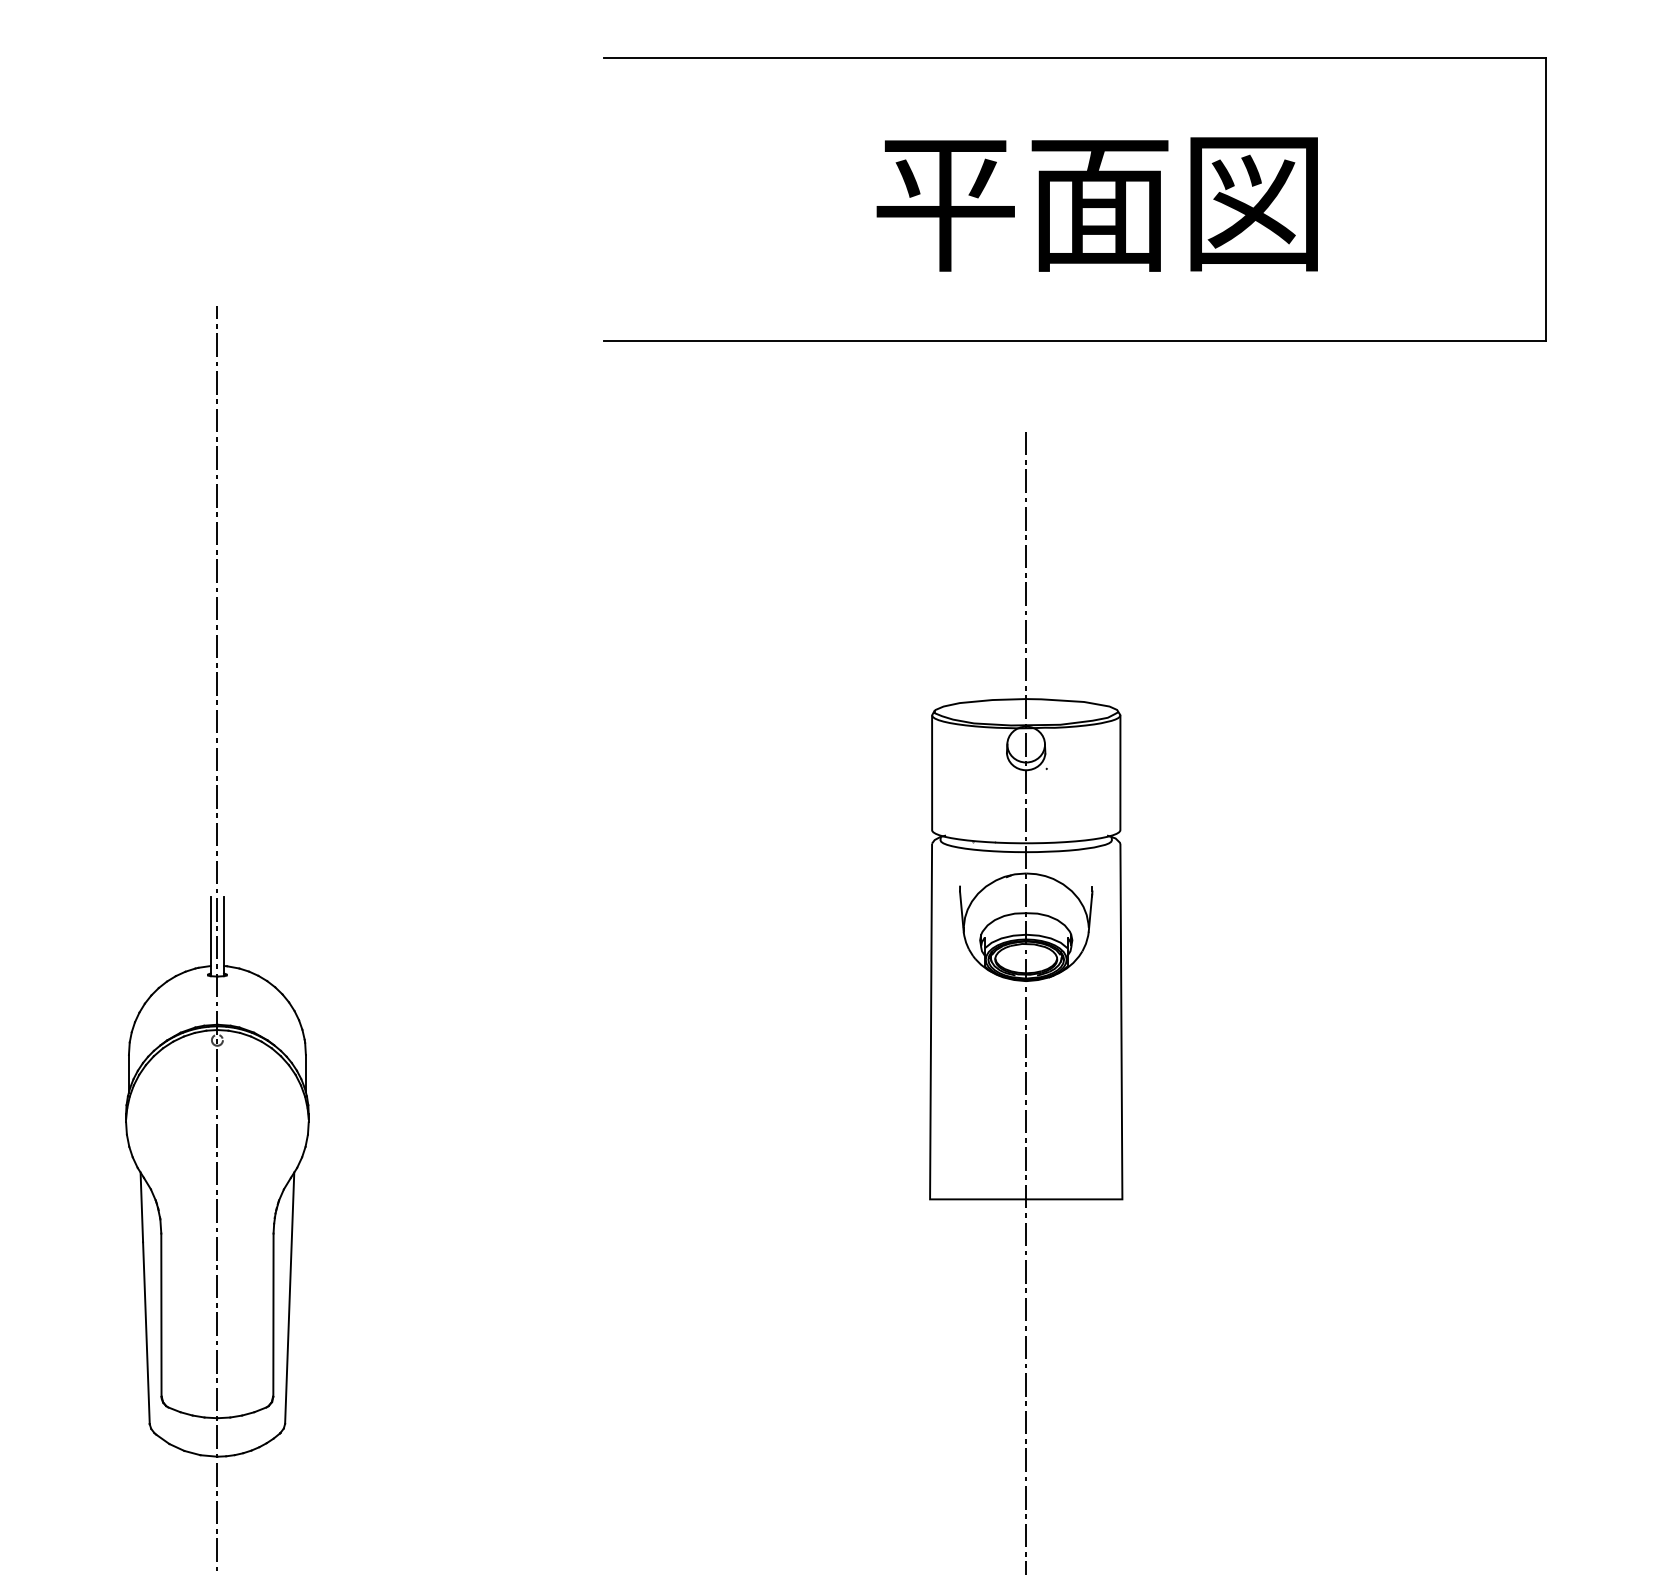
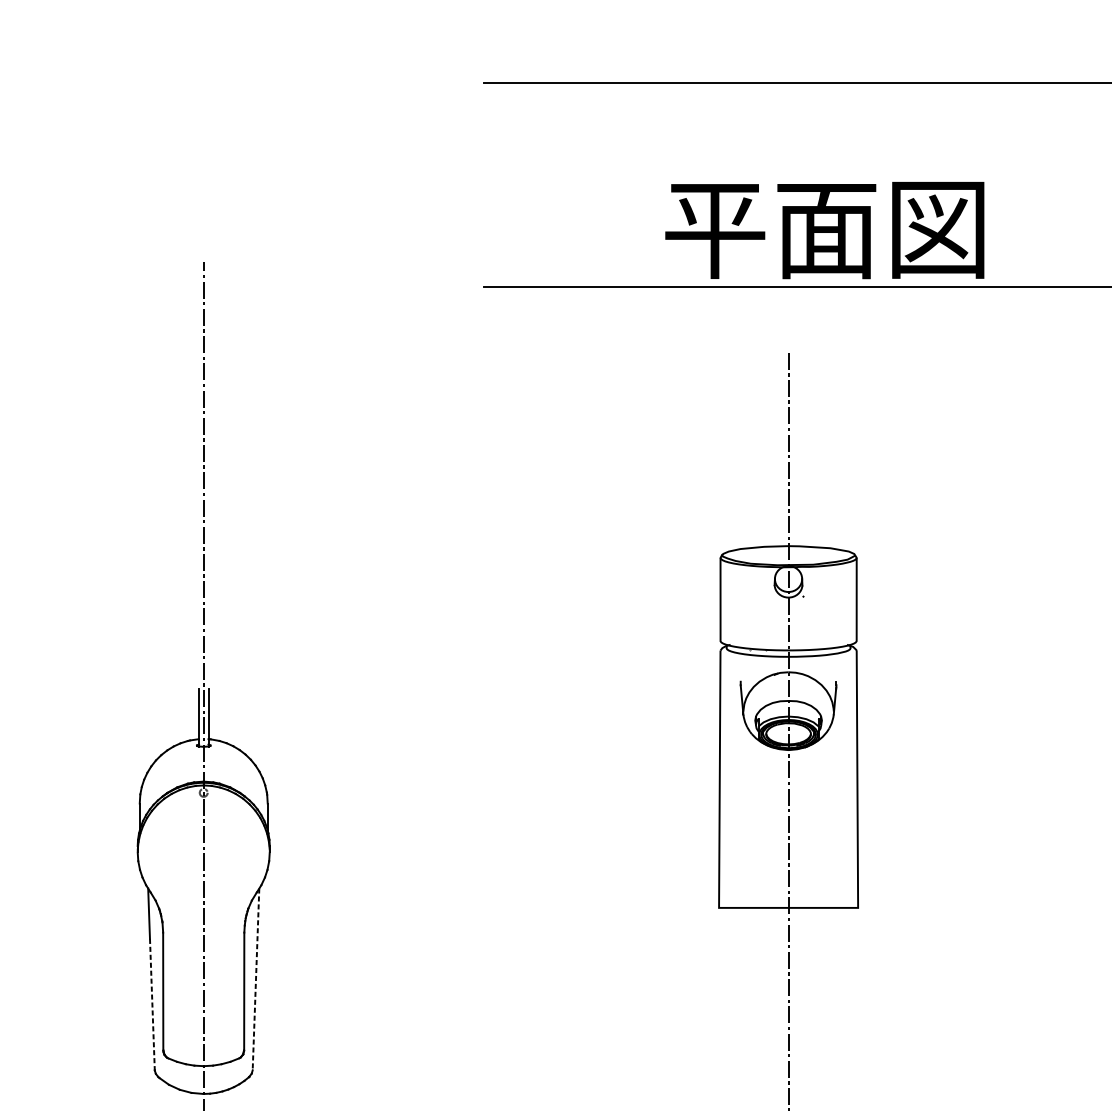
text: (1096, 204) -> (824, 230), moved
line: (289, 1298) -> (255, 979), solid -> dashed
line: (146, 1333) -> (152, 1004), solid -> dashed

